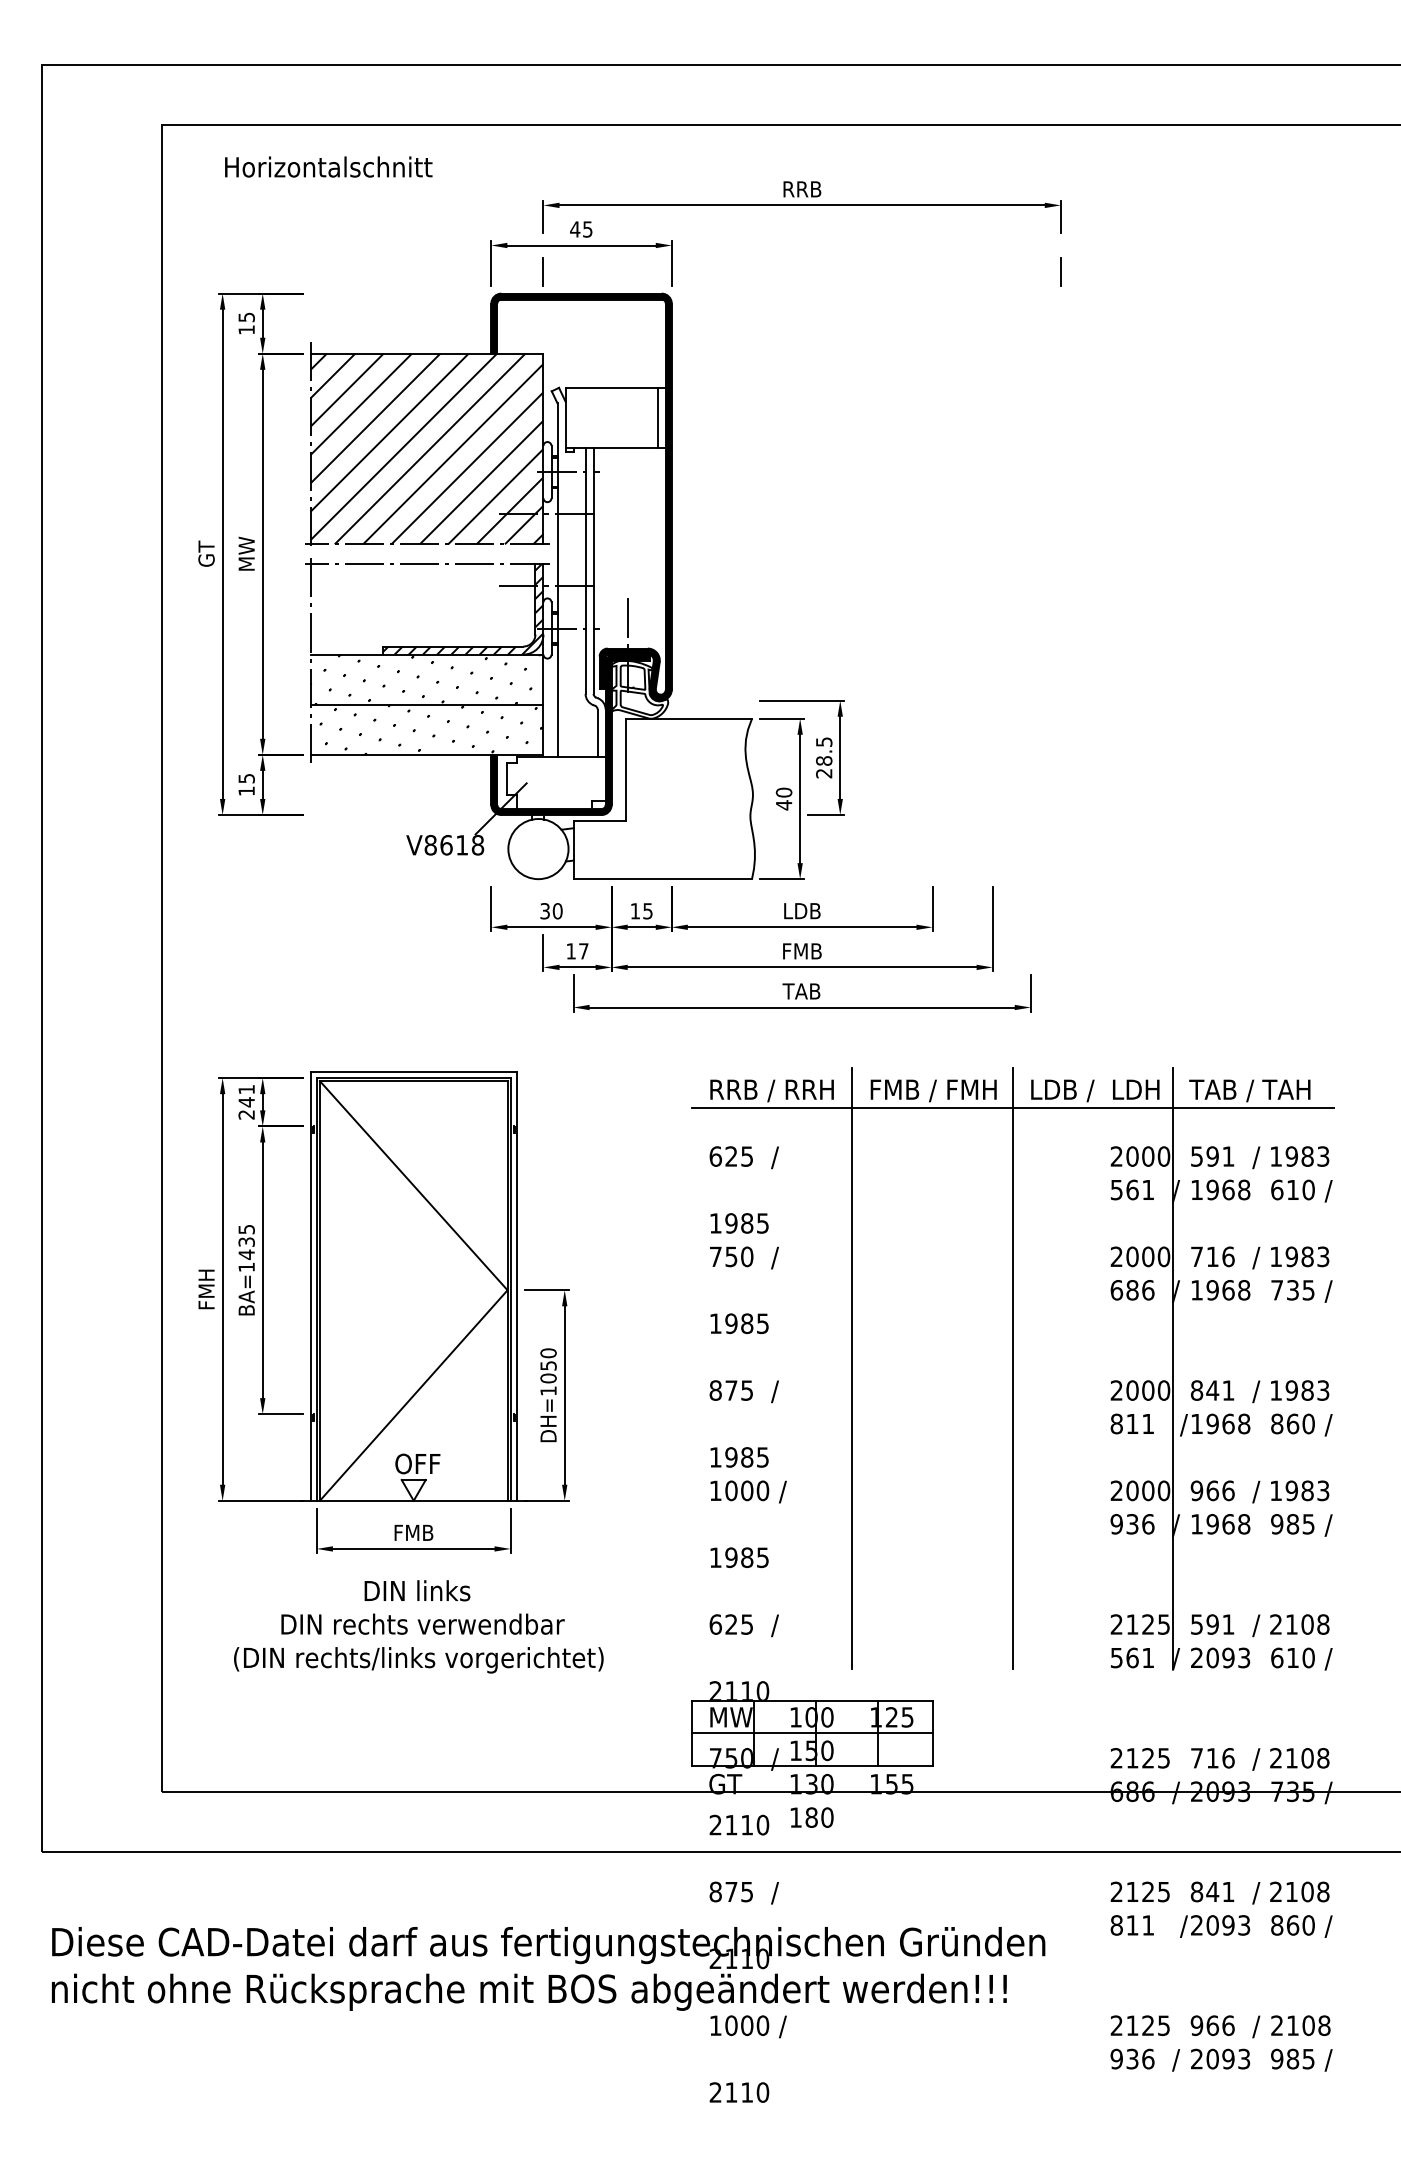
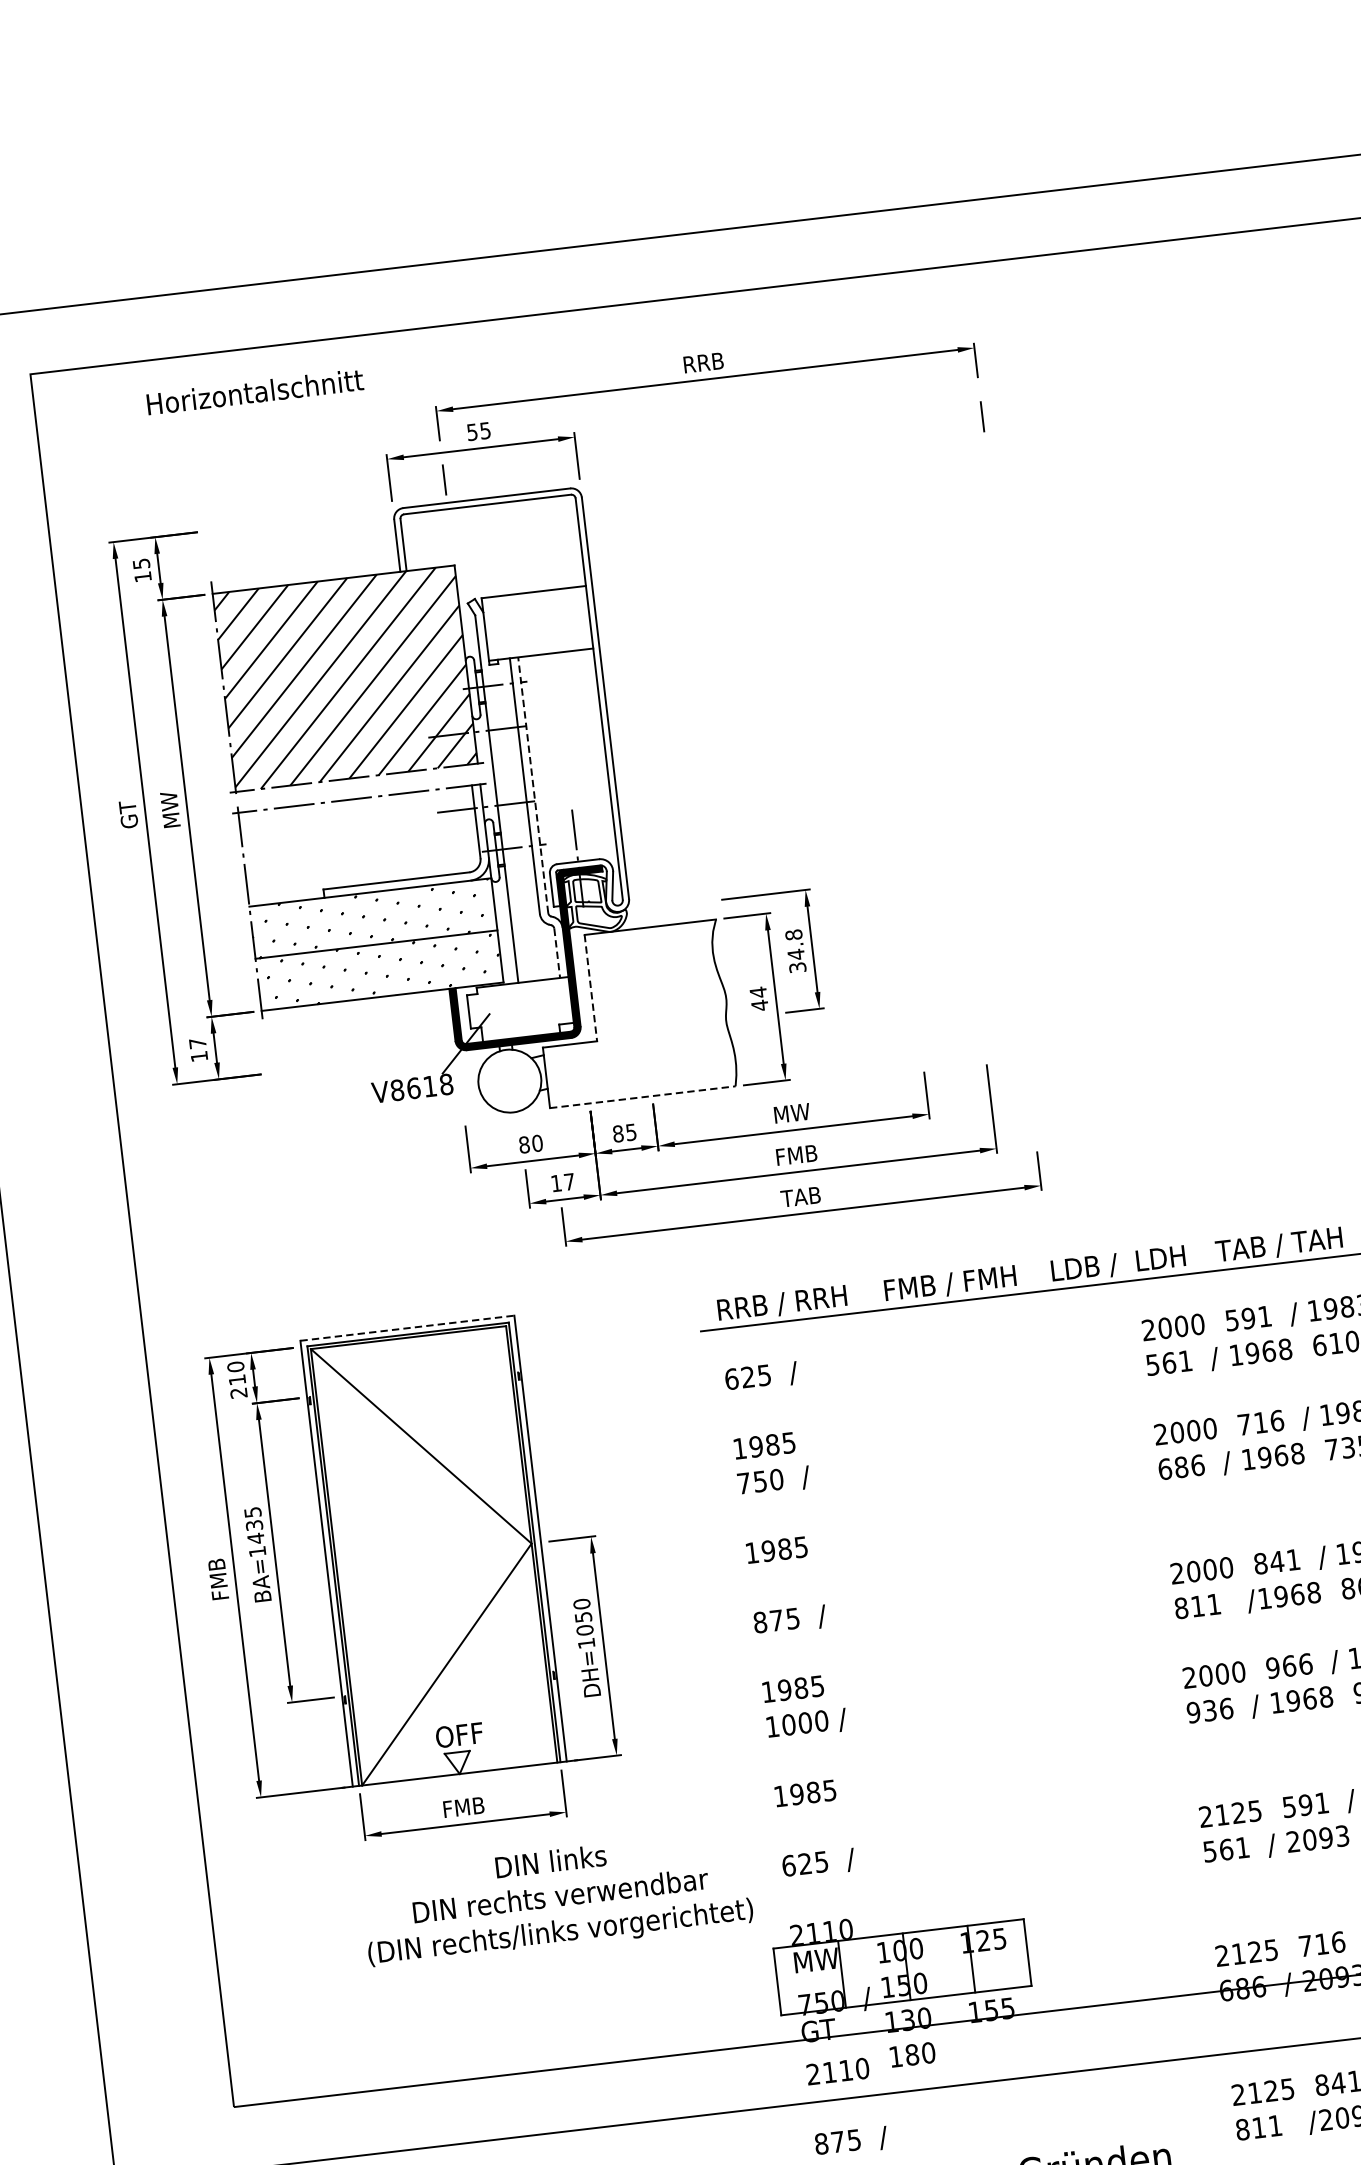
text: (328, 166) -> (254, 391), moved
text: (575, 229) -> (472, 432), 45 -> 55
line: (657, 417) -> (580, 617), removed
fill: (581, 496) -> (511, 709), removed
line: (593, 570) -> (533, 784), solid -> dashed
hatch: (463, 609) -> (402, 841), removed
line: (597, 733) -> (557, 953), solid -> dashed
text: (824, 757) -> (796, 950), 28.5 -> 34.8
line: (625, 770) -> (590, 988), solid -> dashed
text: (246, 778) -> (197, 1043), 15 -> 17
text: (783, 792) -> (757, 992), 40 -> 44
line: (663, 879) -> (643, 1097), solid -> dashed
text: (545, 911) -> (524, 1145), 30 -> 80
text: (635, 911) -> (618, 1134), 15 -> 85
text: (802, 911) -> (792, 1113), LDB -> MW
line: (413, 1072) -> (407, 1328), solid -> dashed
text: (246, 1095) -> (236, 1373), 241 -> 210
text: (206, 1289) -> (218, 1579), FMH -> FMB
line: (852, 1368) -> (899, 1582), removed
line: (1012, 1368) -> (1066, 1563), removed
line: (1173, 1368) -> (1233, 1543), removed
text: (418, 1626) -> (556, 1898), moved
line: (811, 1733) -> (901, 1967), removed

